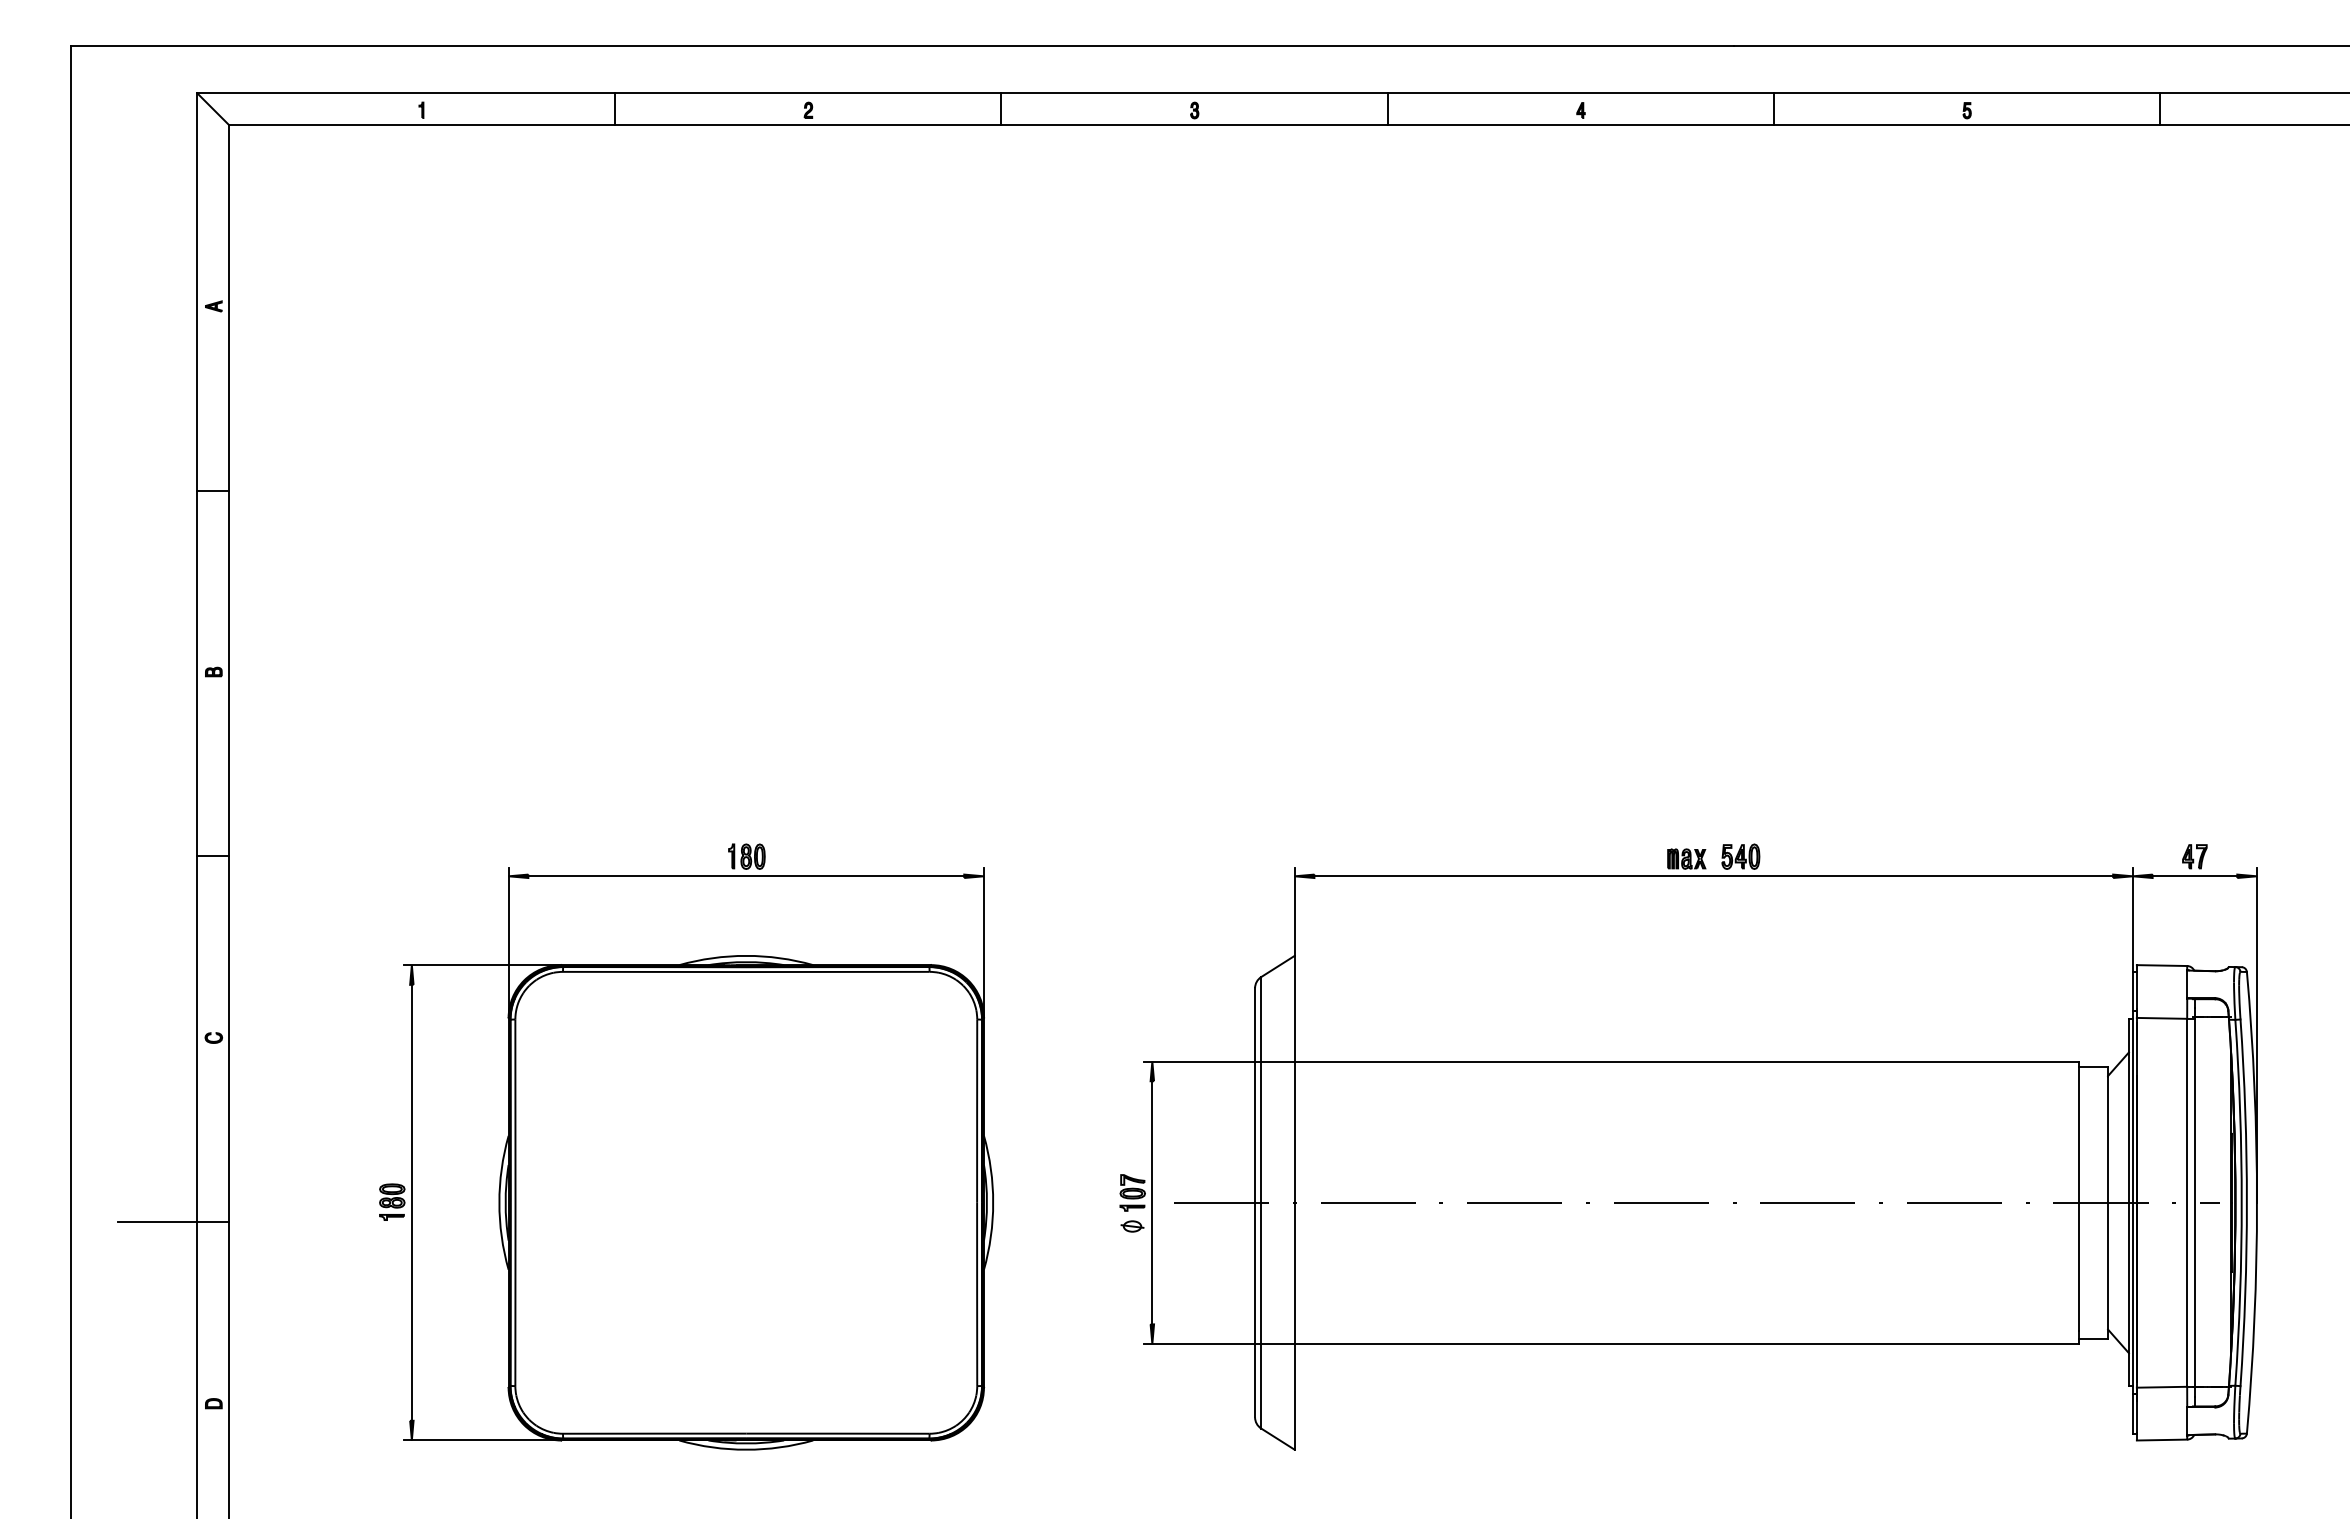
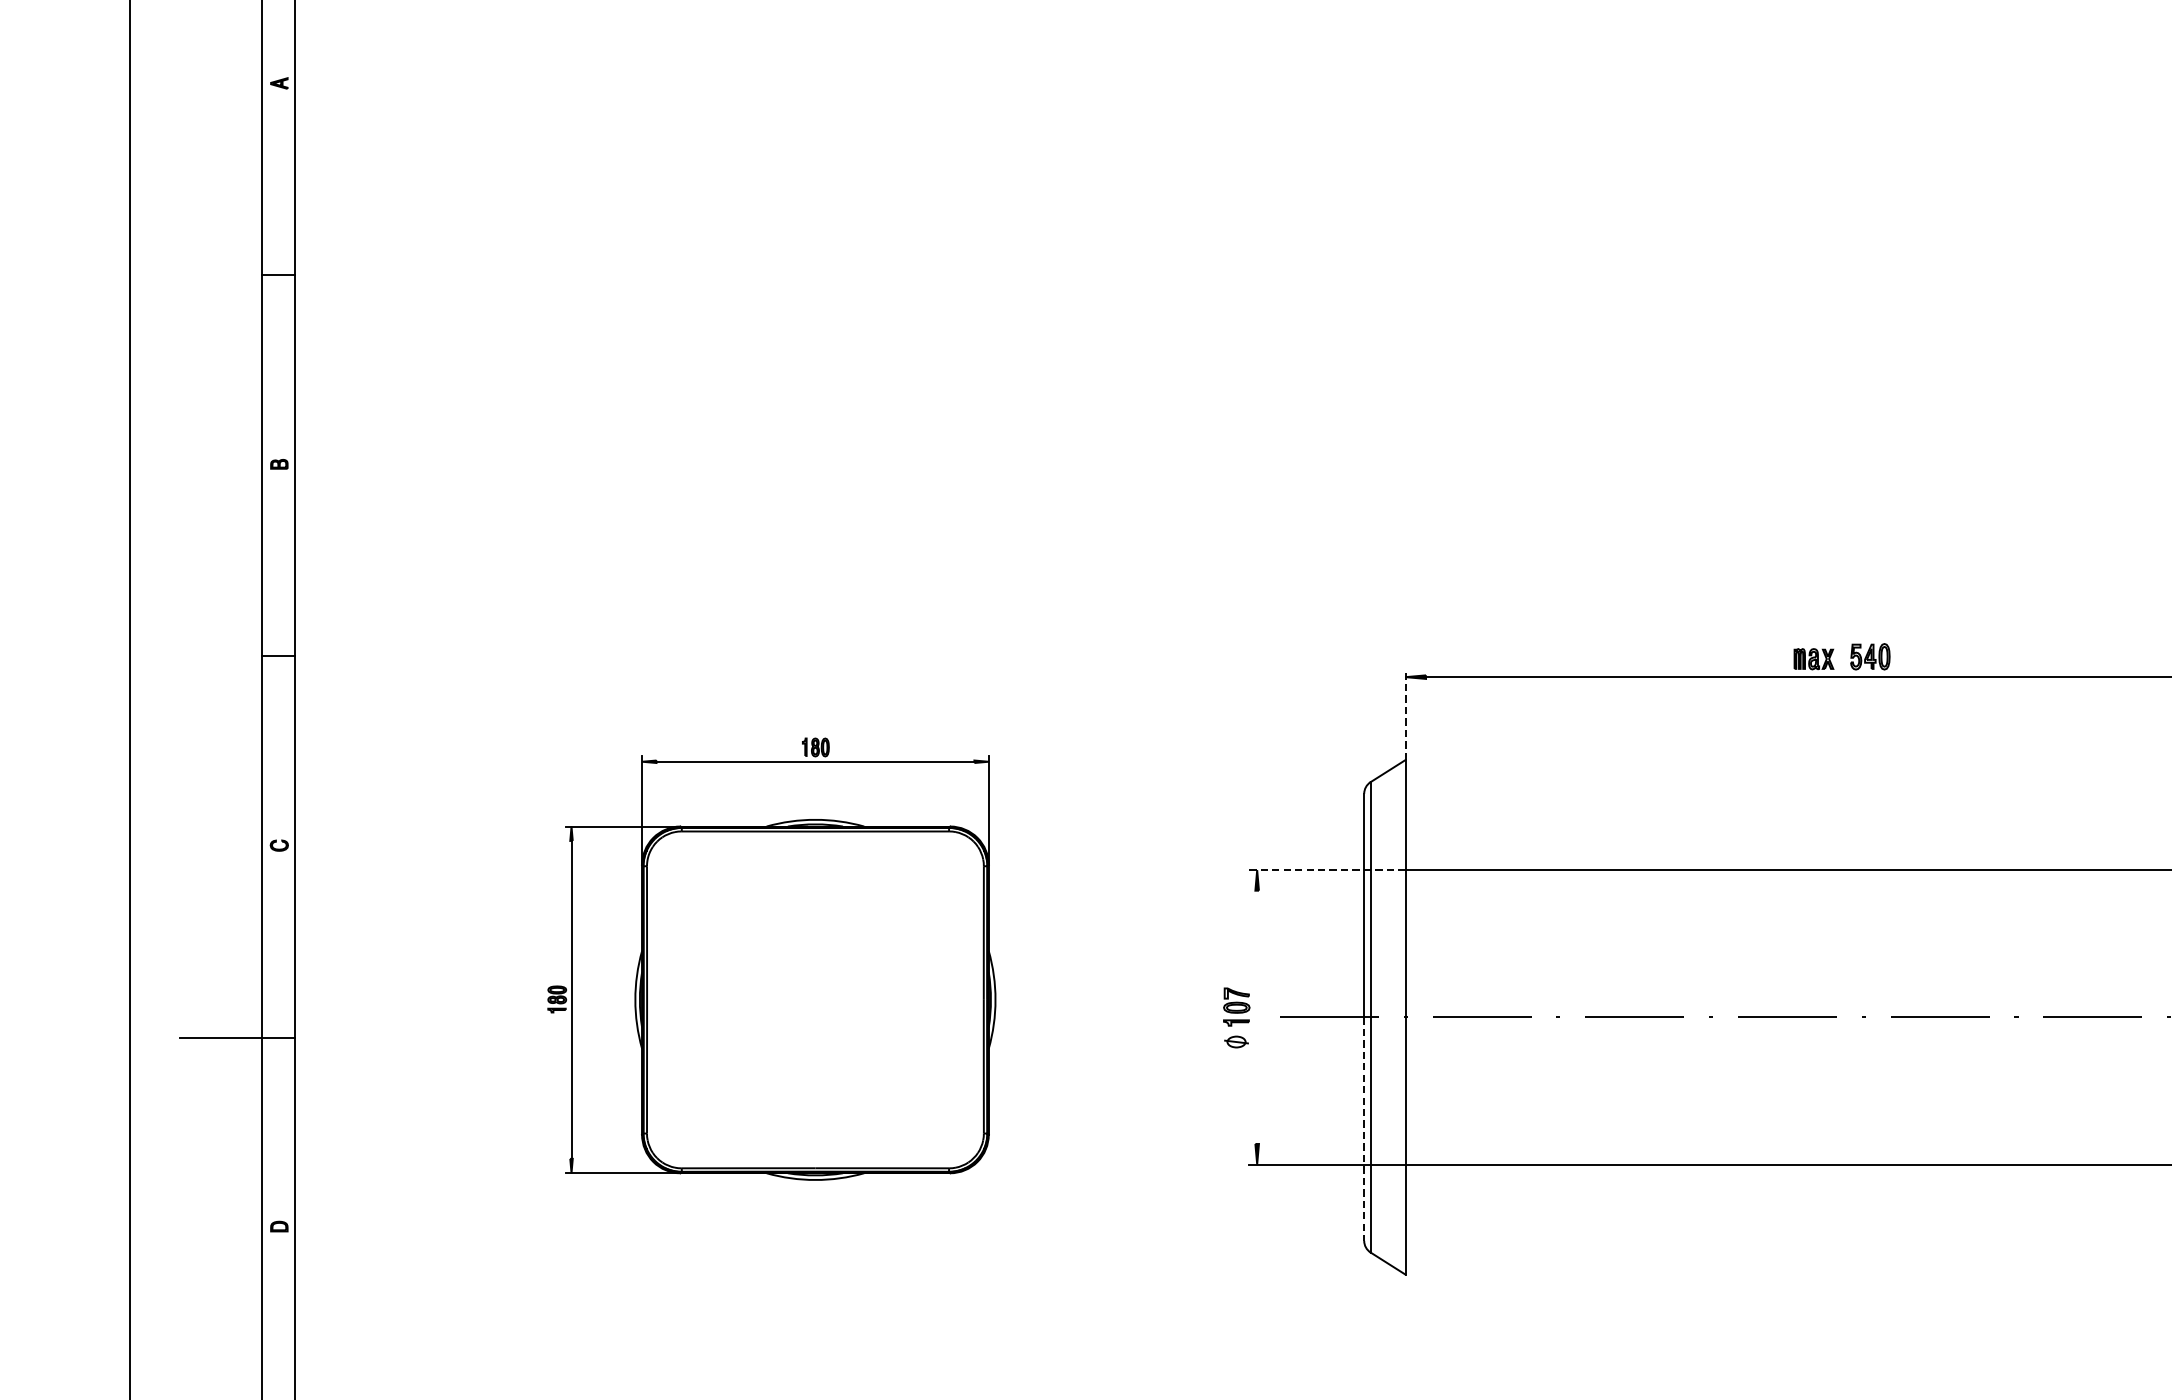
line: (1294, 912) -> (1405, 714), solid -> dashed
line: (1219, 1061) -> (1327, 870), solid -> dashed
part: (686, 1146) -> (771, 958), size x0.7
line: (1152, 1202) -> (1257, 1017), removed
line: (1255, 1310) -> (1364, 1129), solid -> dashed

